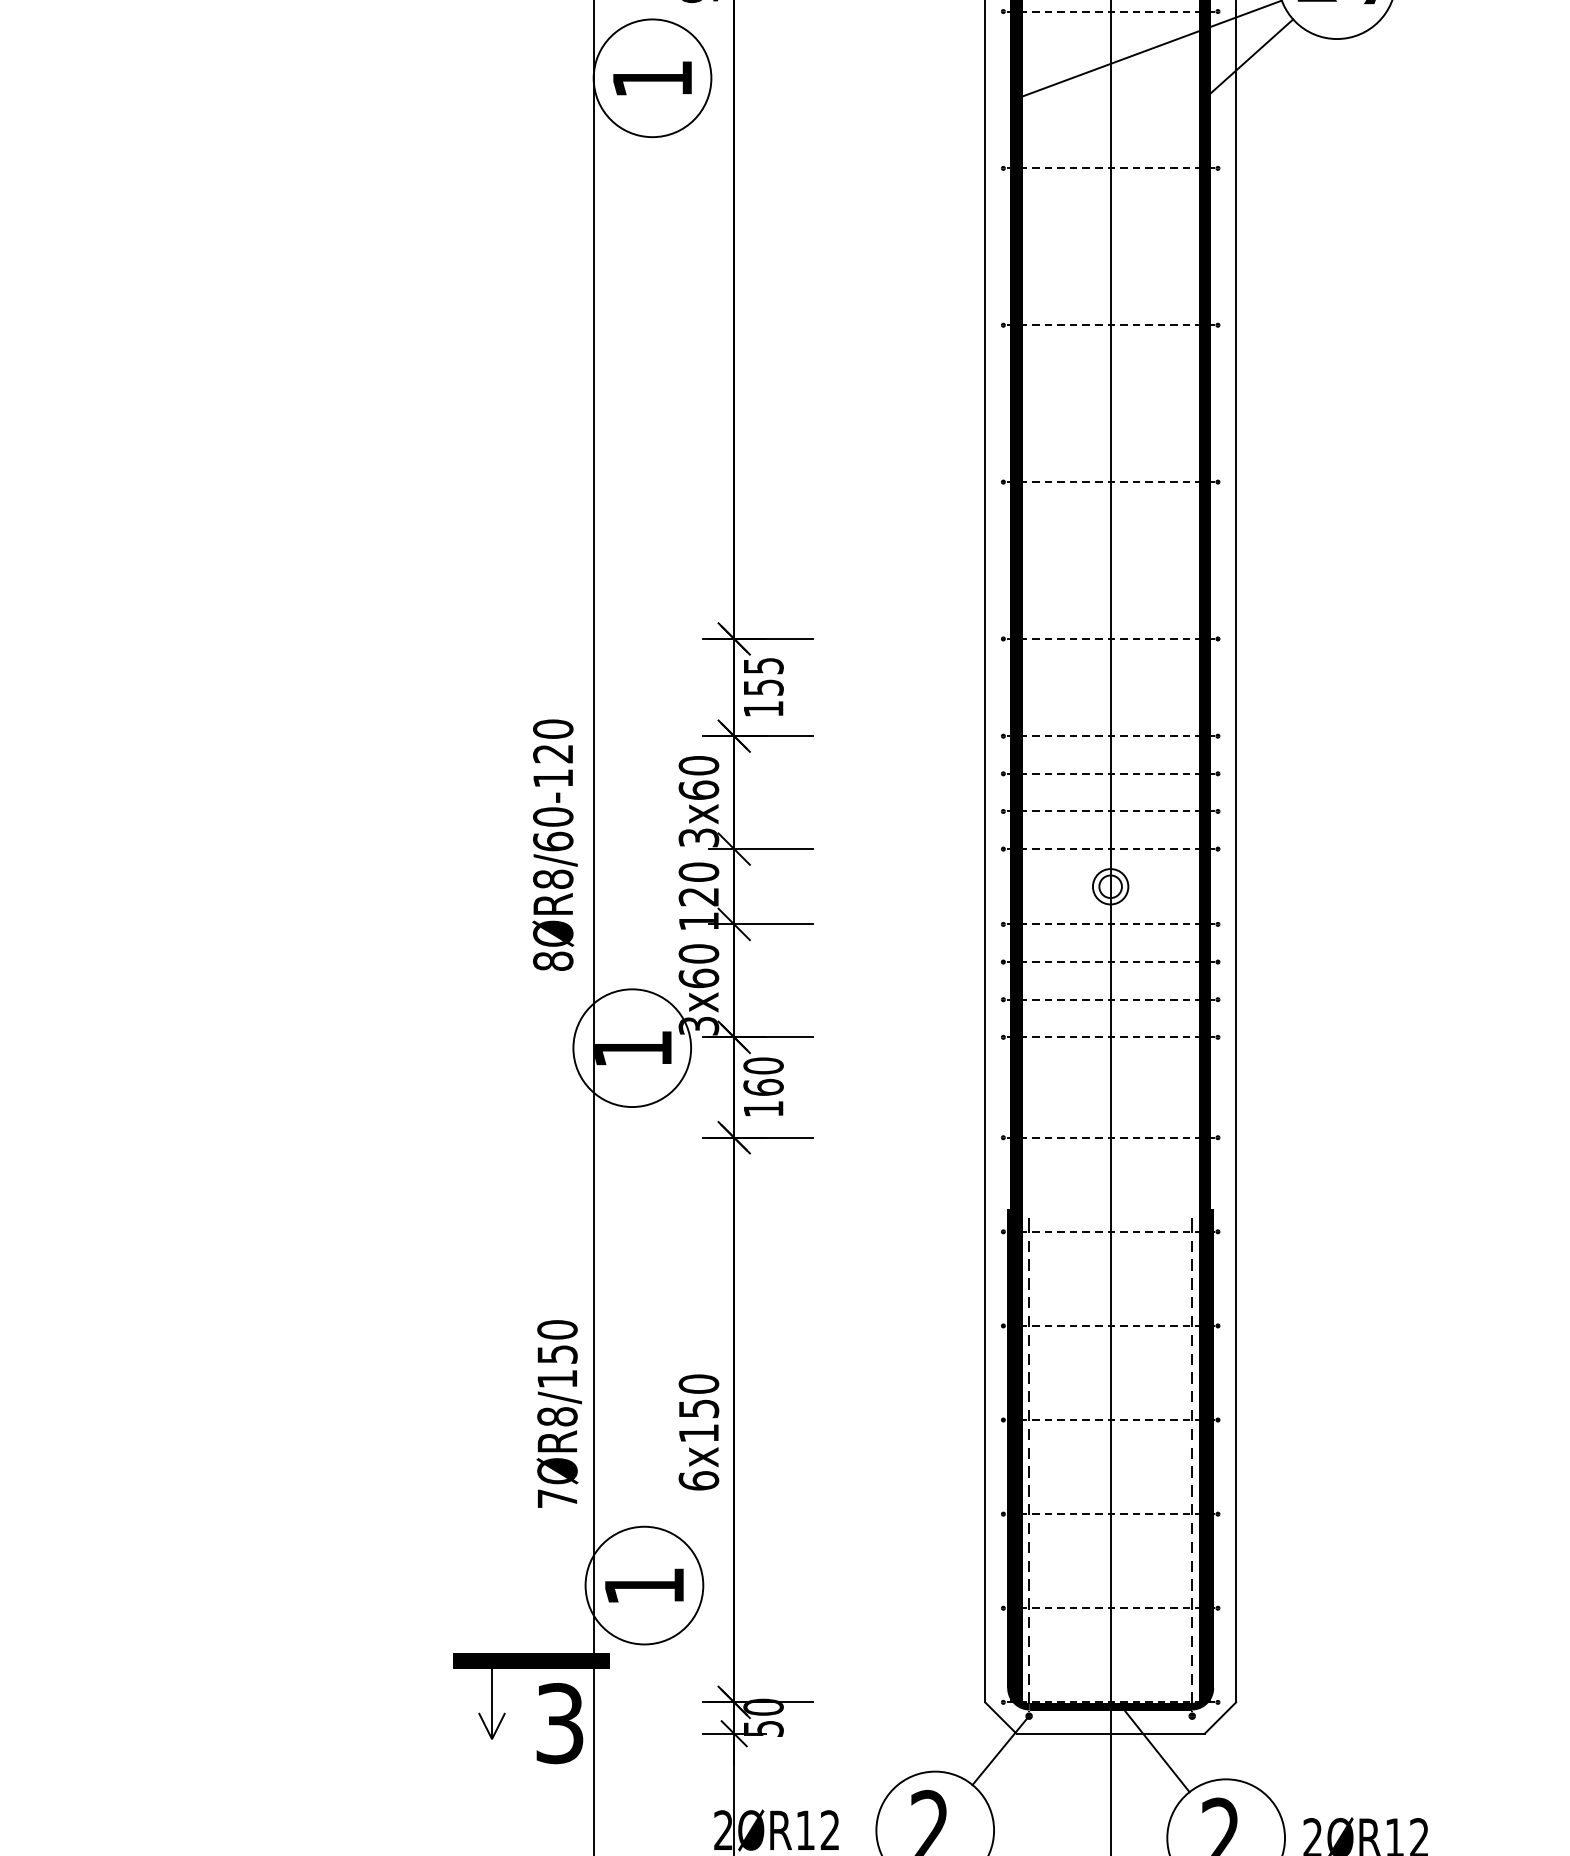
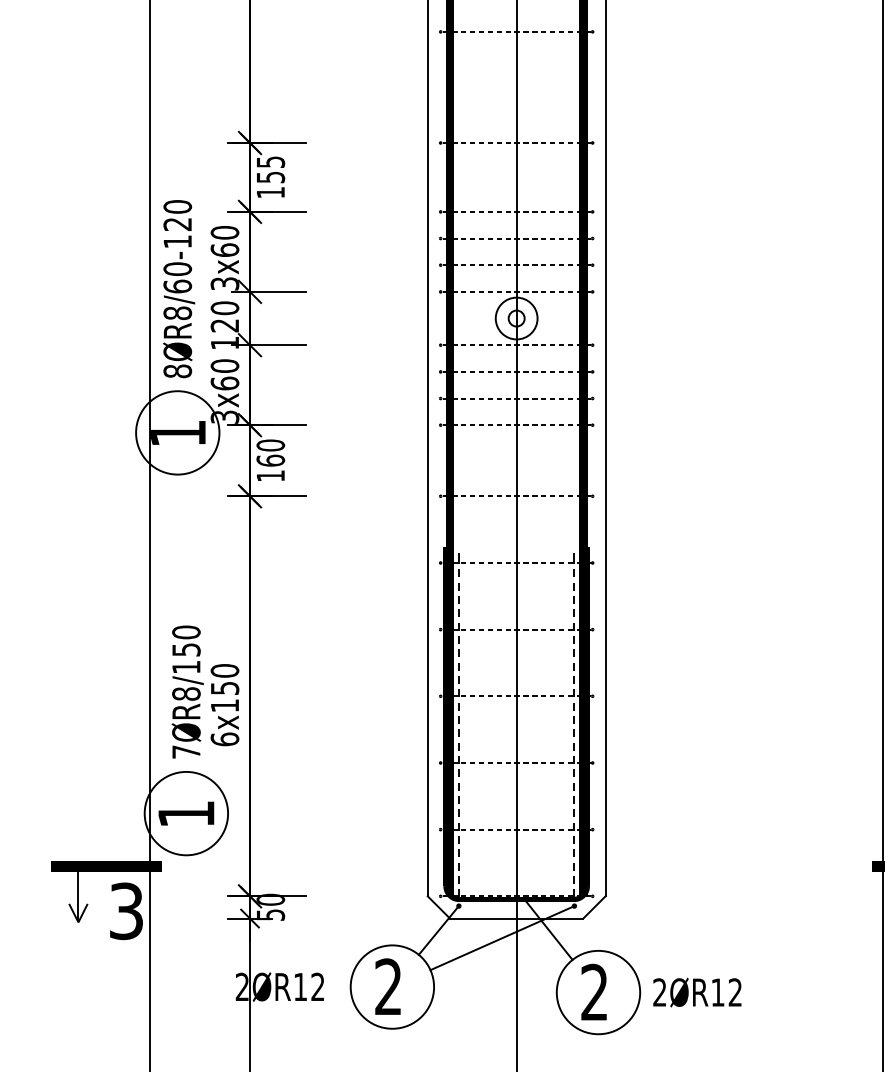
text: (554, 844) -> (178, 288), moved
circle: (1110, 886) -> (516, 318), size x1.67
text: (558, 1413) -> (187, 691), moved
line: (1090, 1761) -> (502, 938), added

